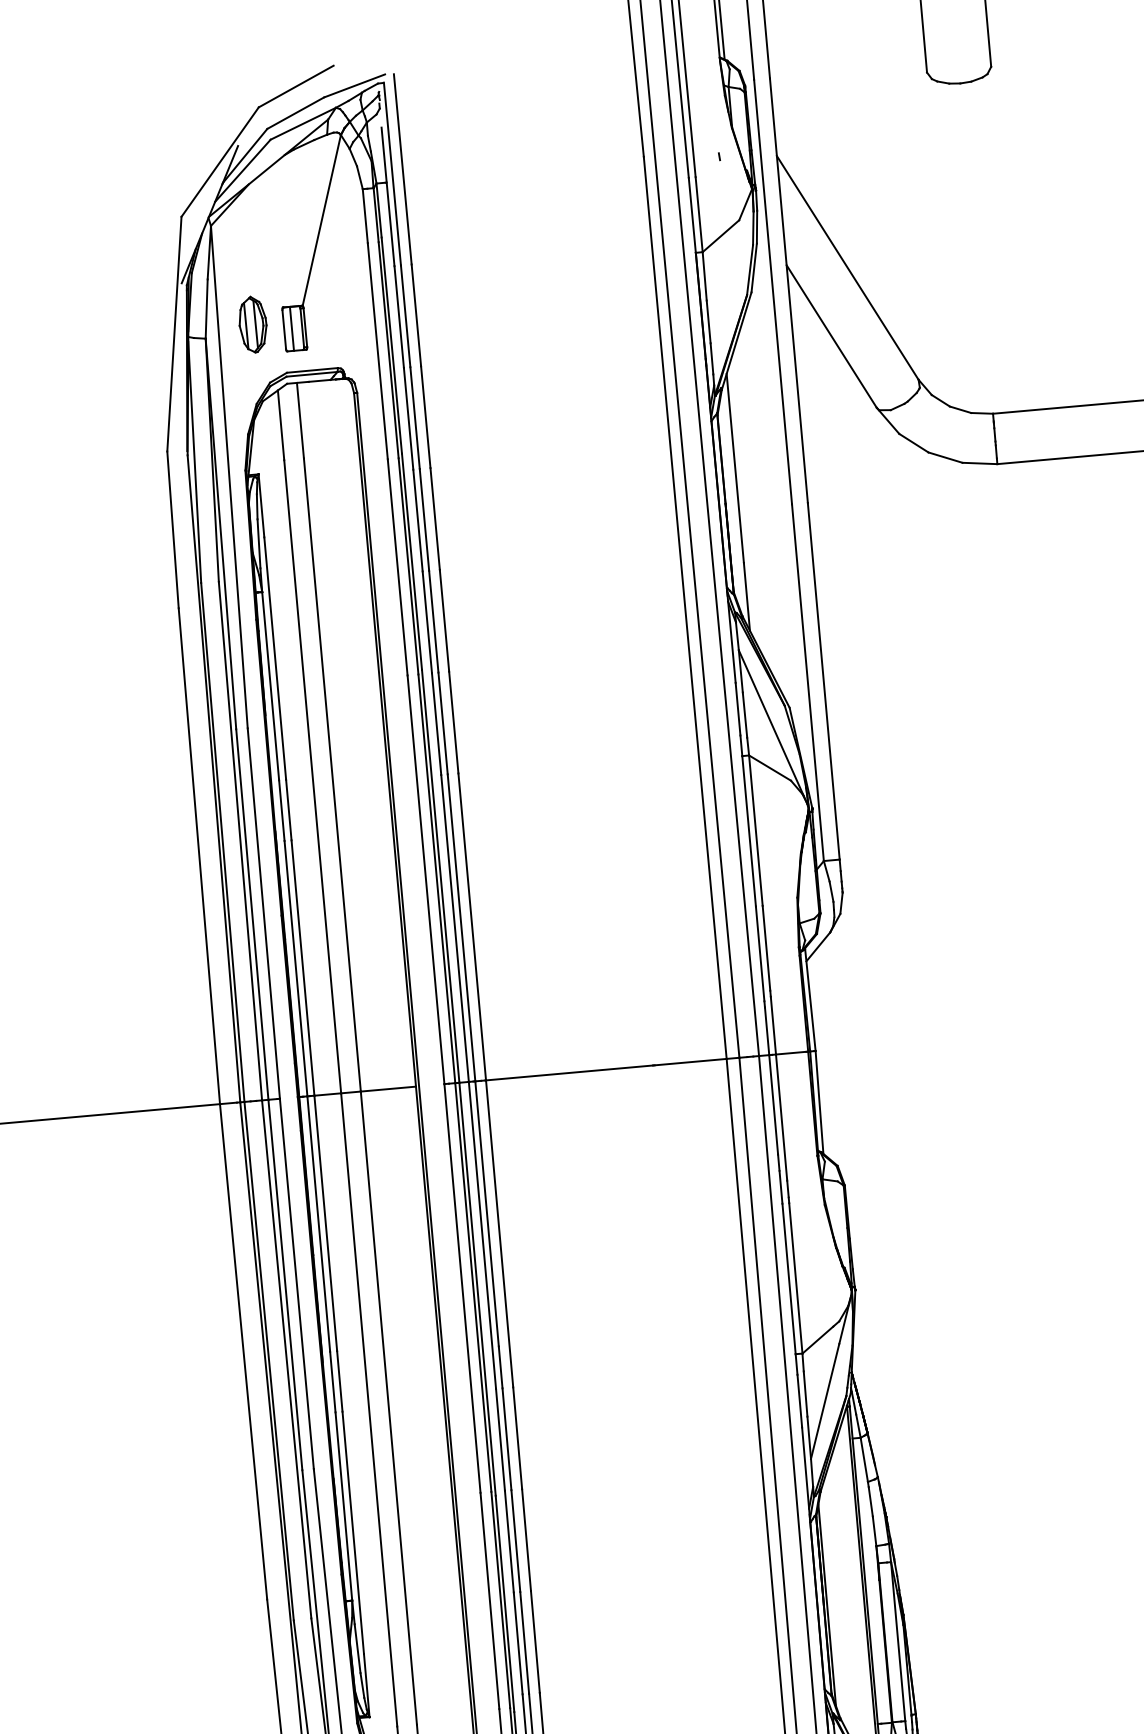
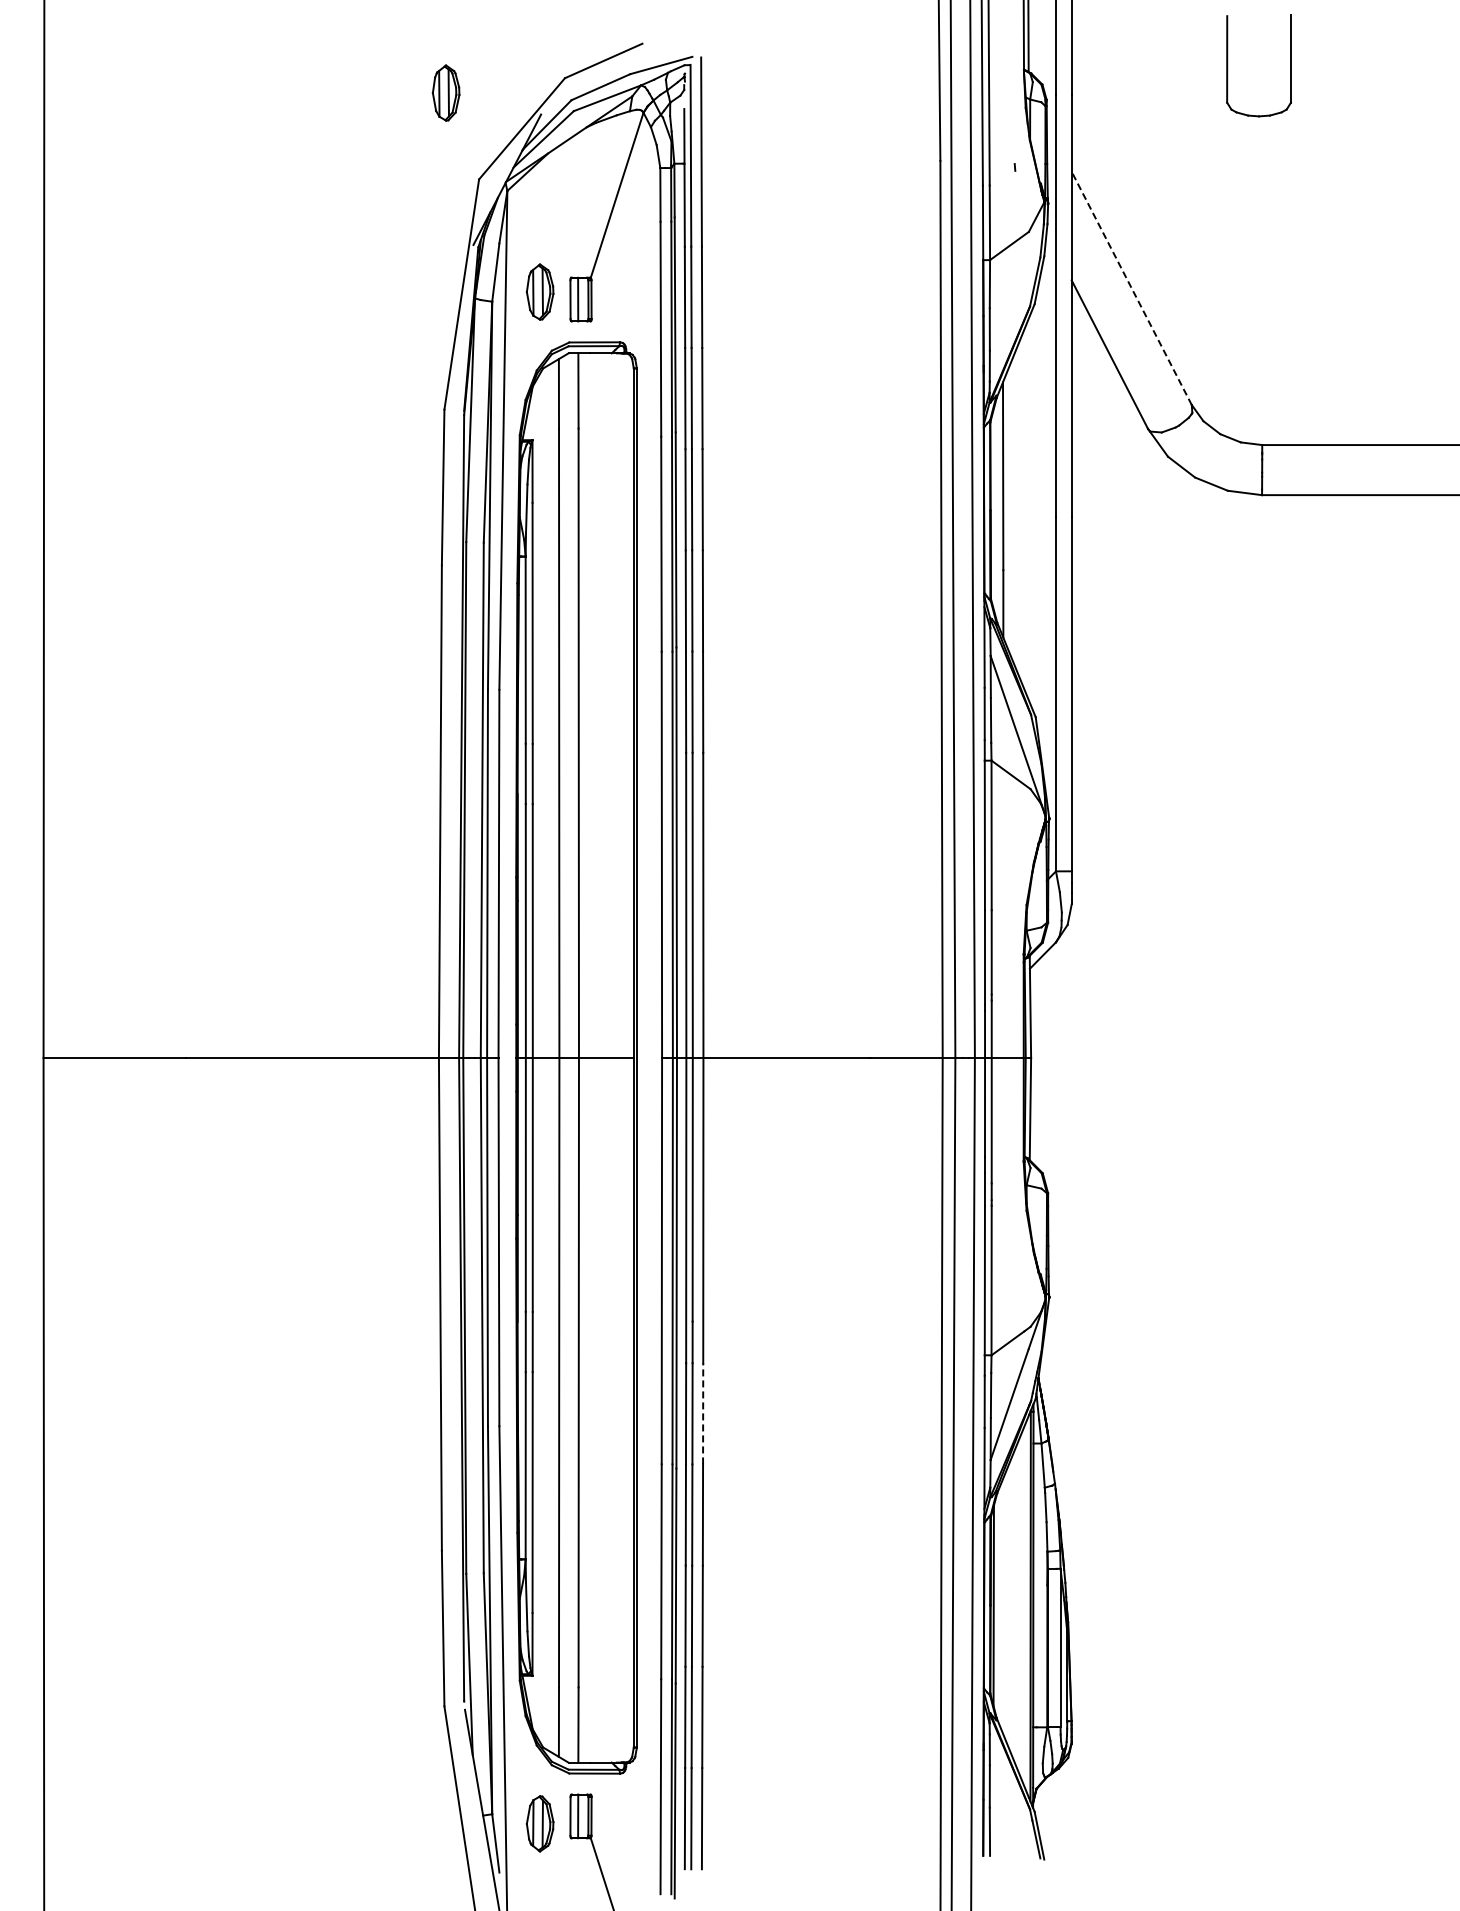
part: (139, 132) -> (445, 92), added
line: (847, 267) -> (1131, 287), solid -> dashed
line: (517, 1437) -> (703, 1413), solid -> dashed

